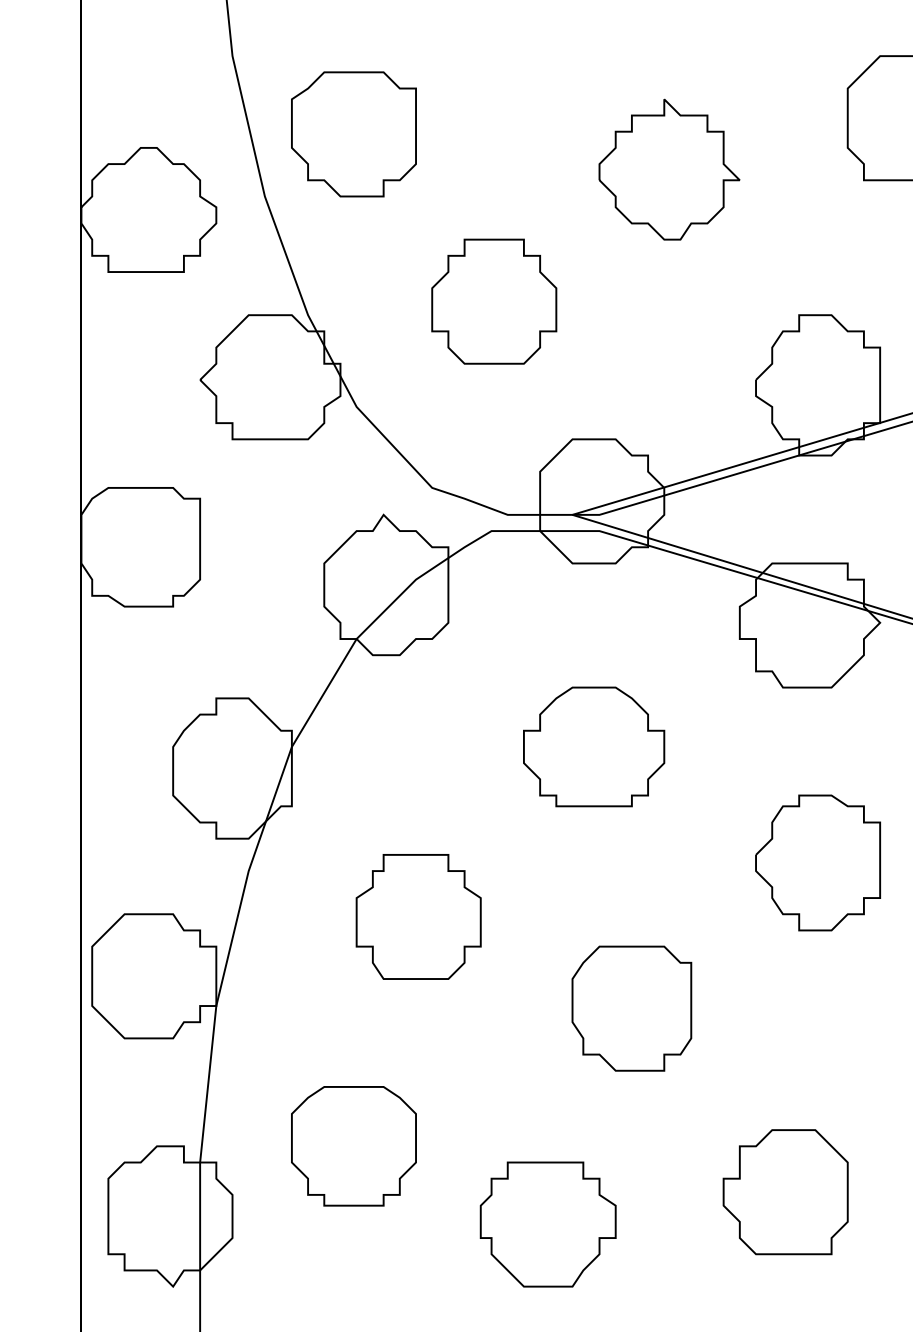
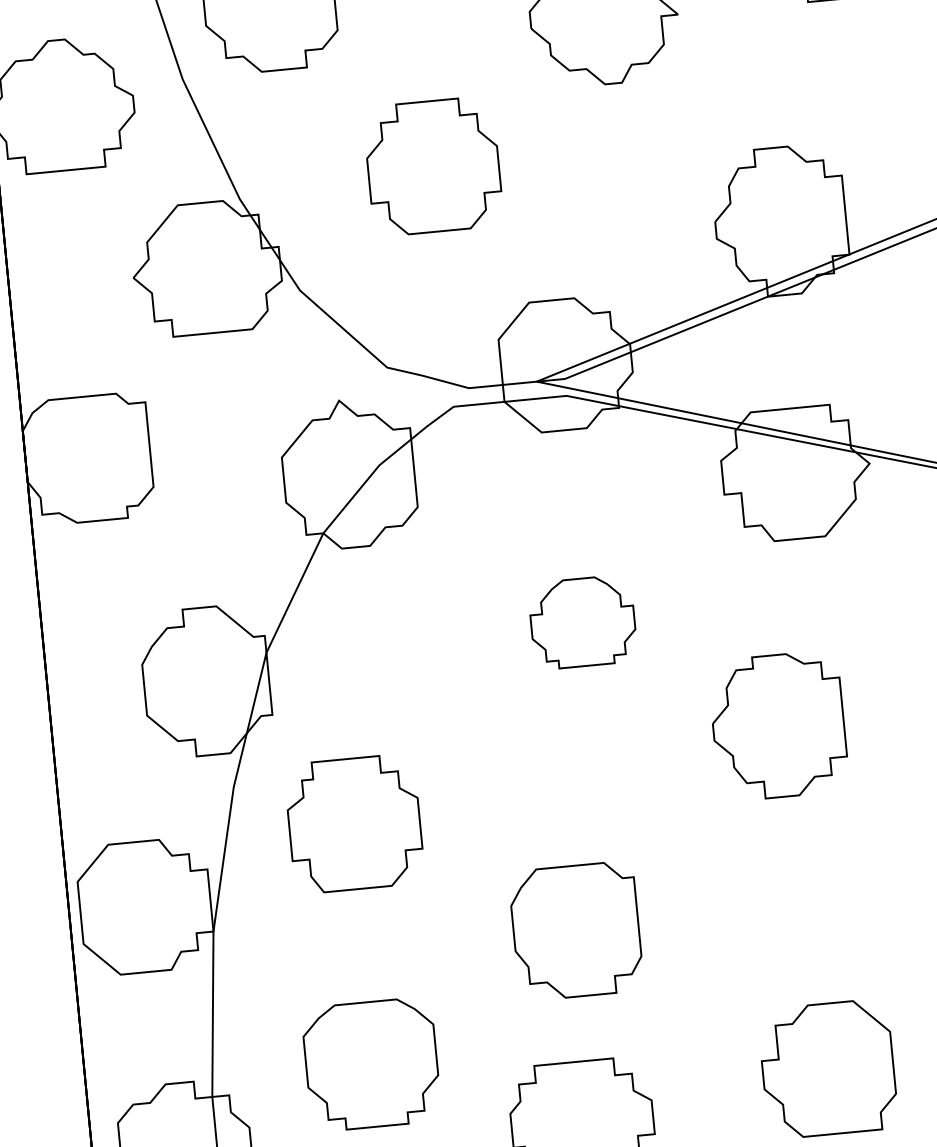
part: (594, 746) -> (583, 621), size x0.7
part: (817, 862) -> (777, 725), moved
part: (418, 916) -> (354, 823), moved
part: (631, 1008) -> (575, 930), moved

